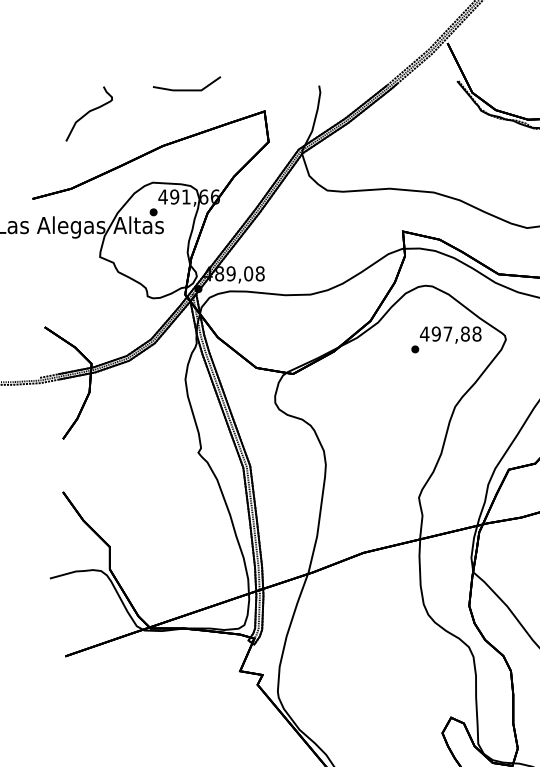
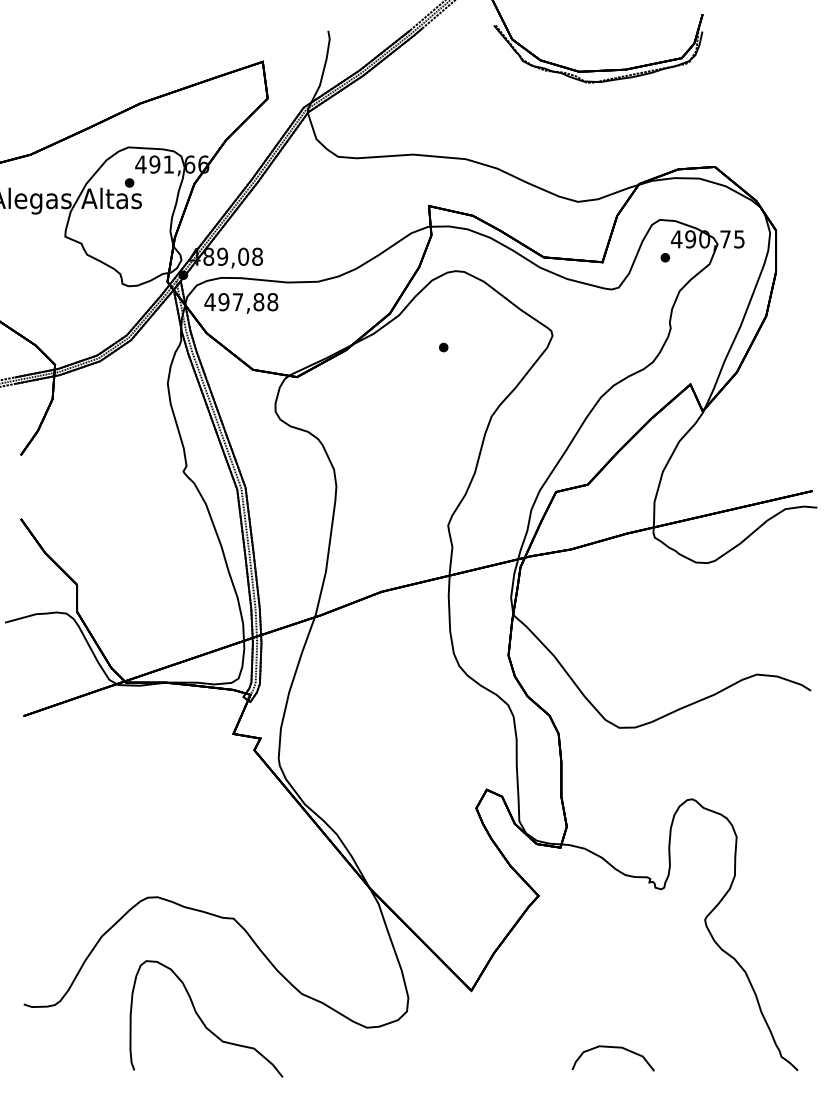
line: (186, 89) -> (169, 35), removed
curve: (89, 112) -> (52, 63), removed
text: (450, 335) -> (241, 303), moved

